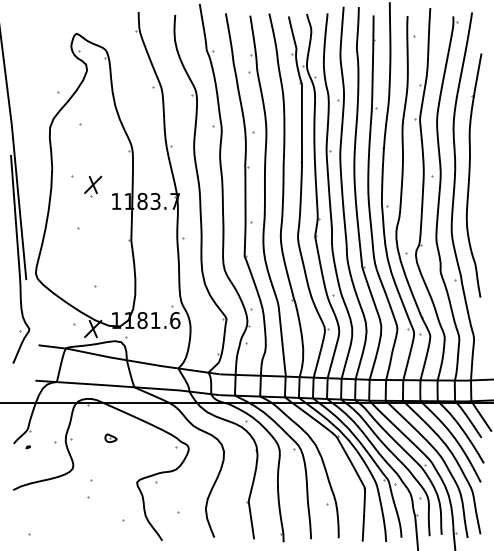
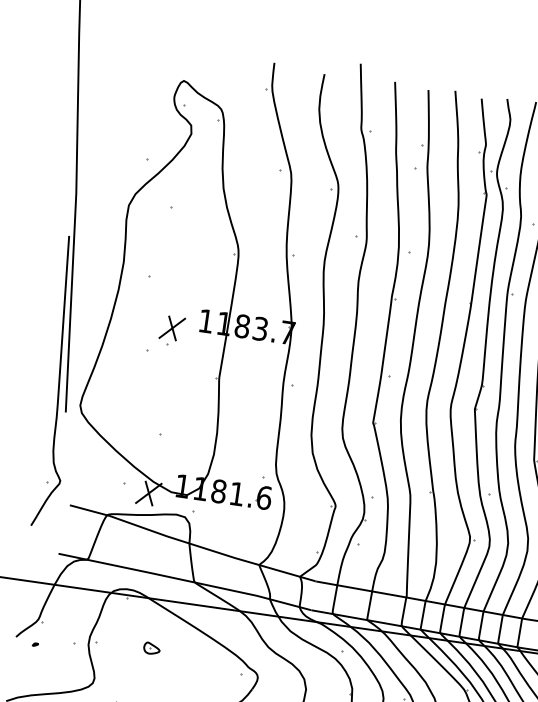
part: (93, 186) -> (172, 330), moved

